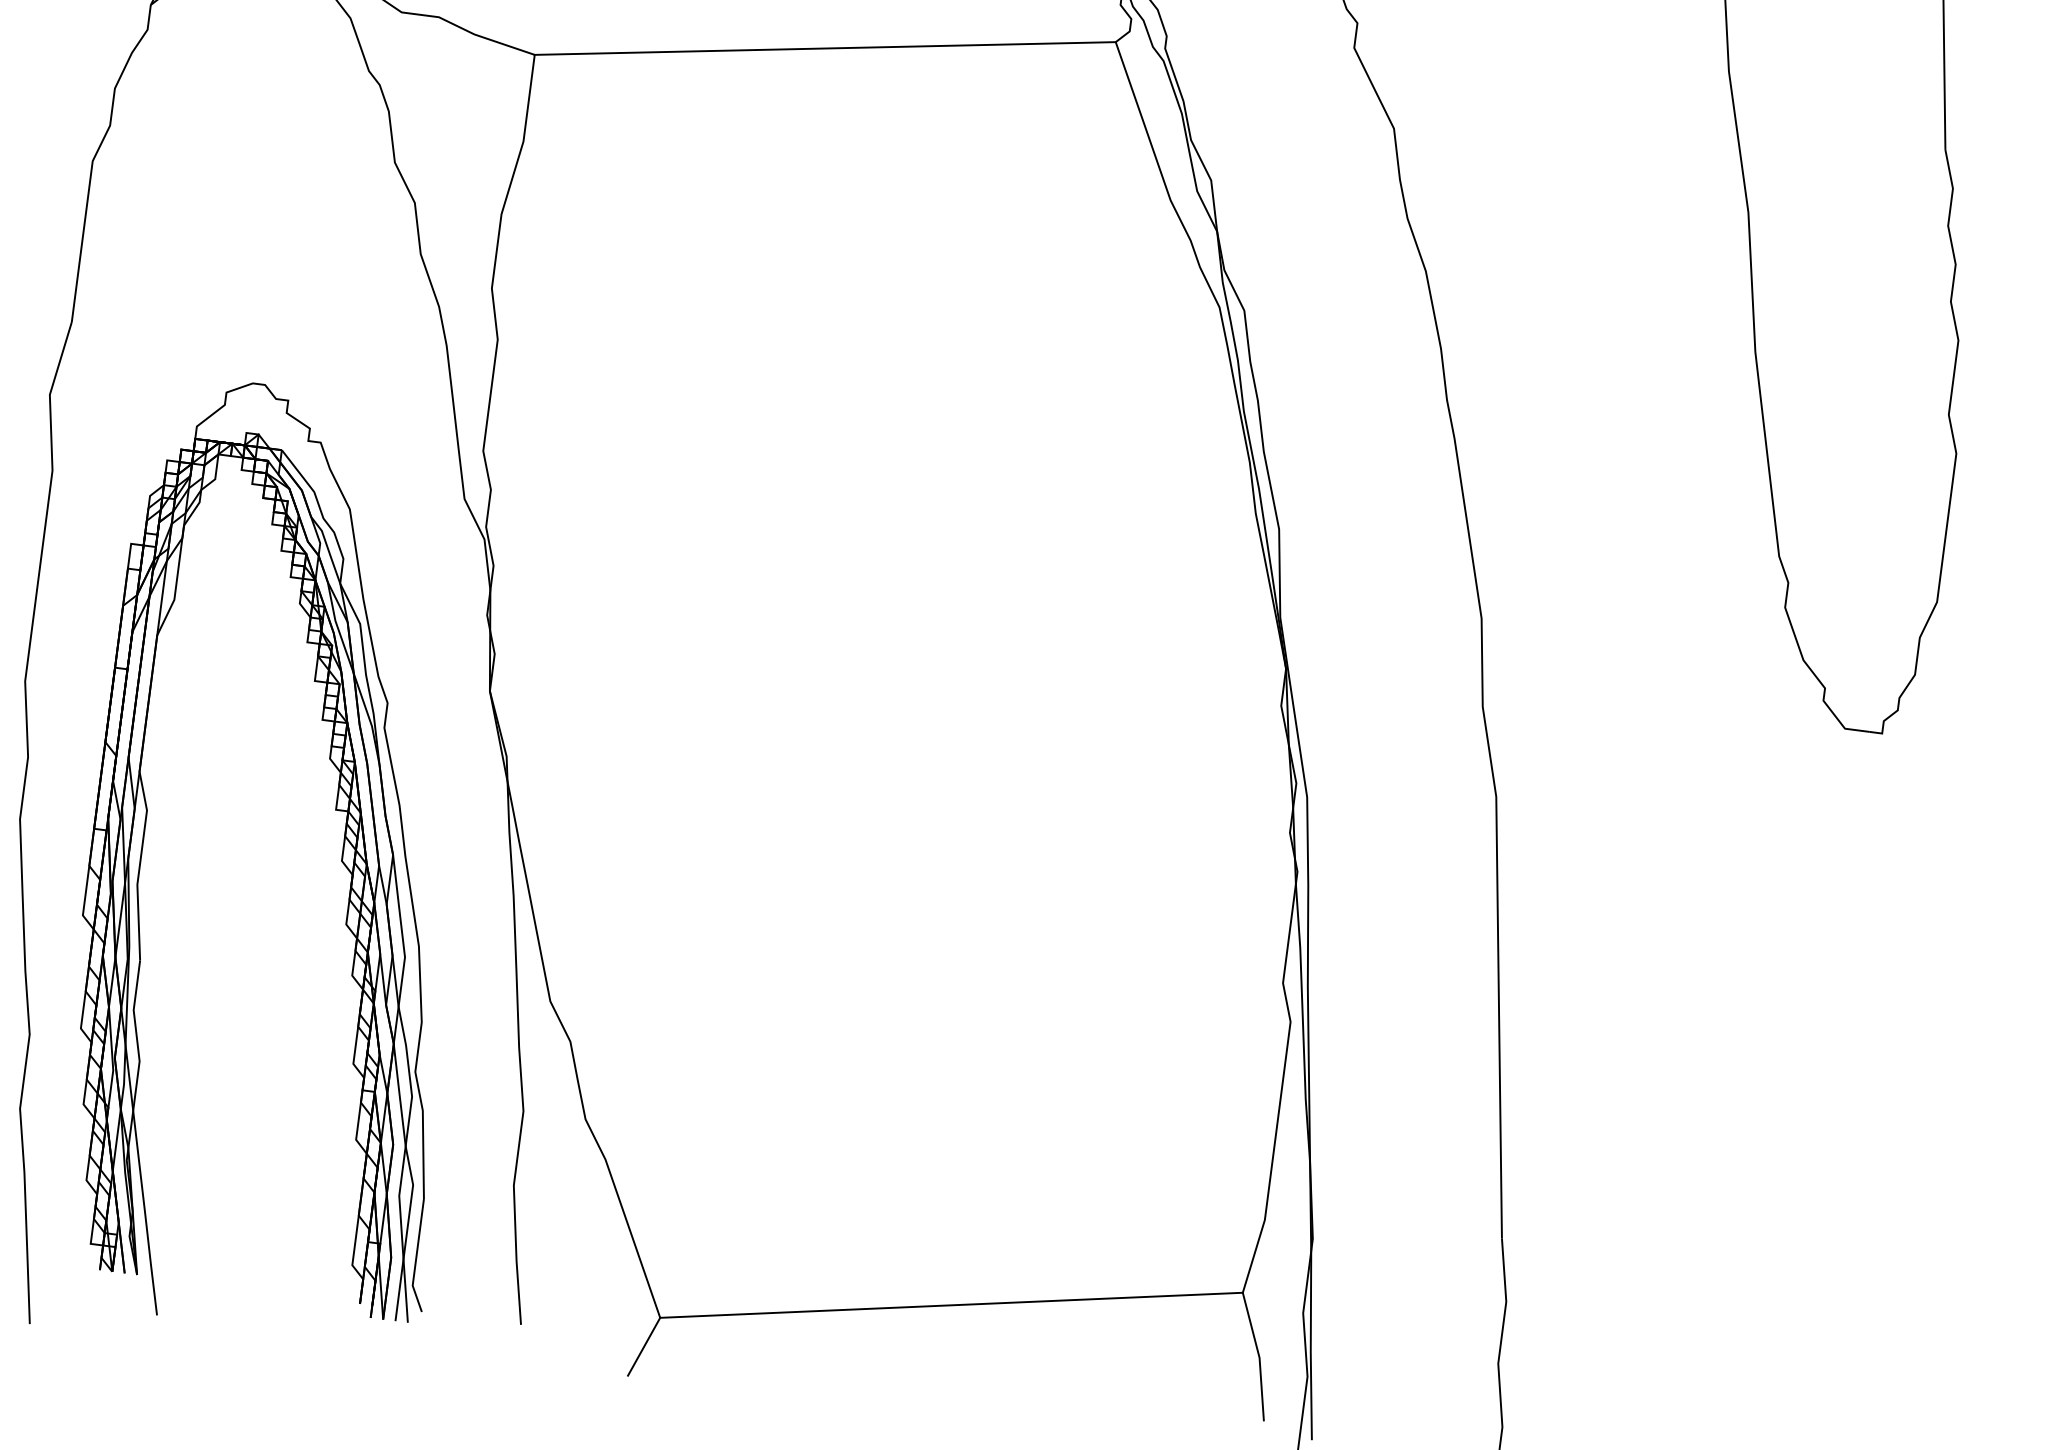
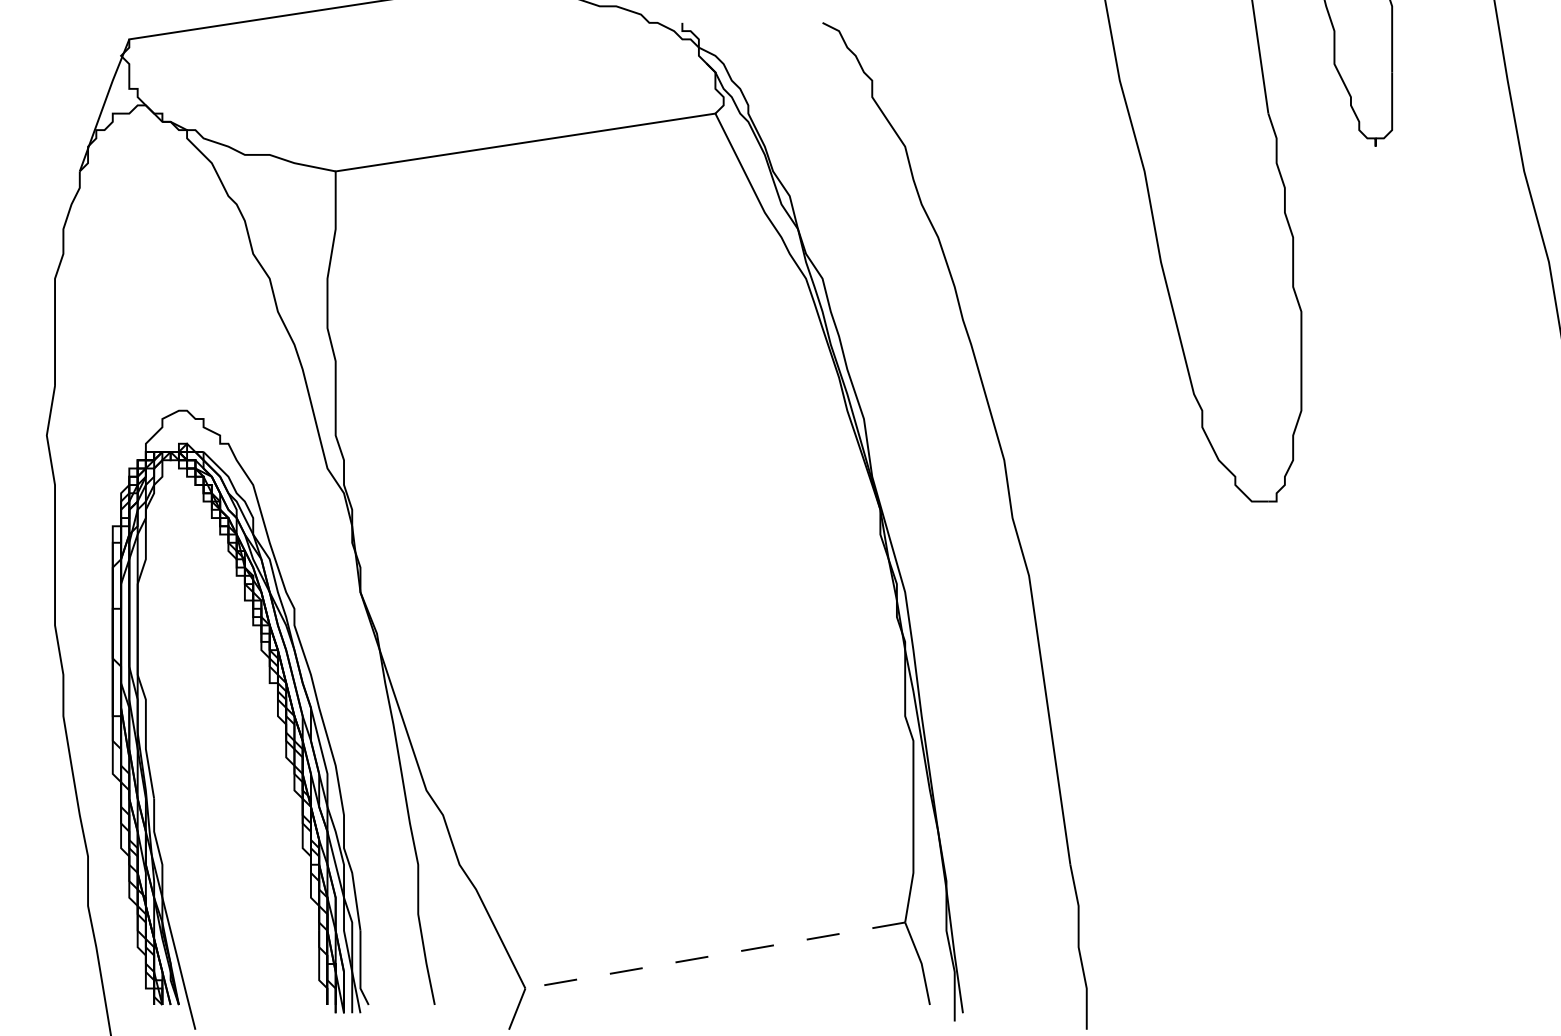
line: (951, 1305) -> (715, 955), solid -> dashed

